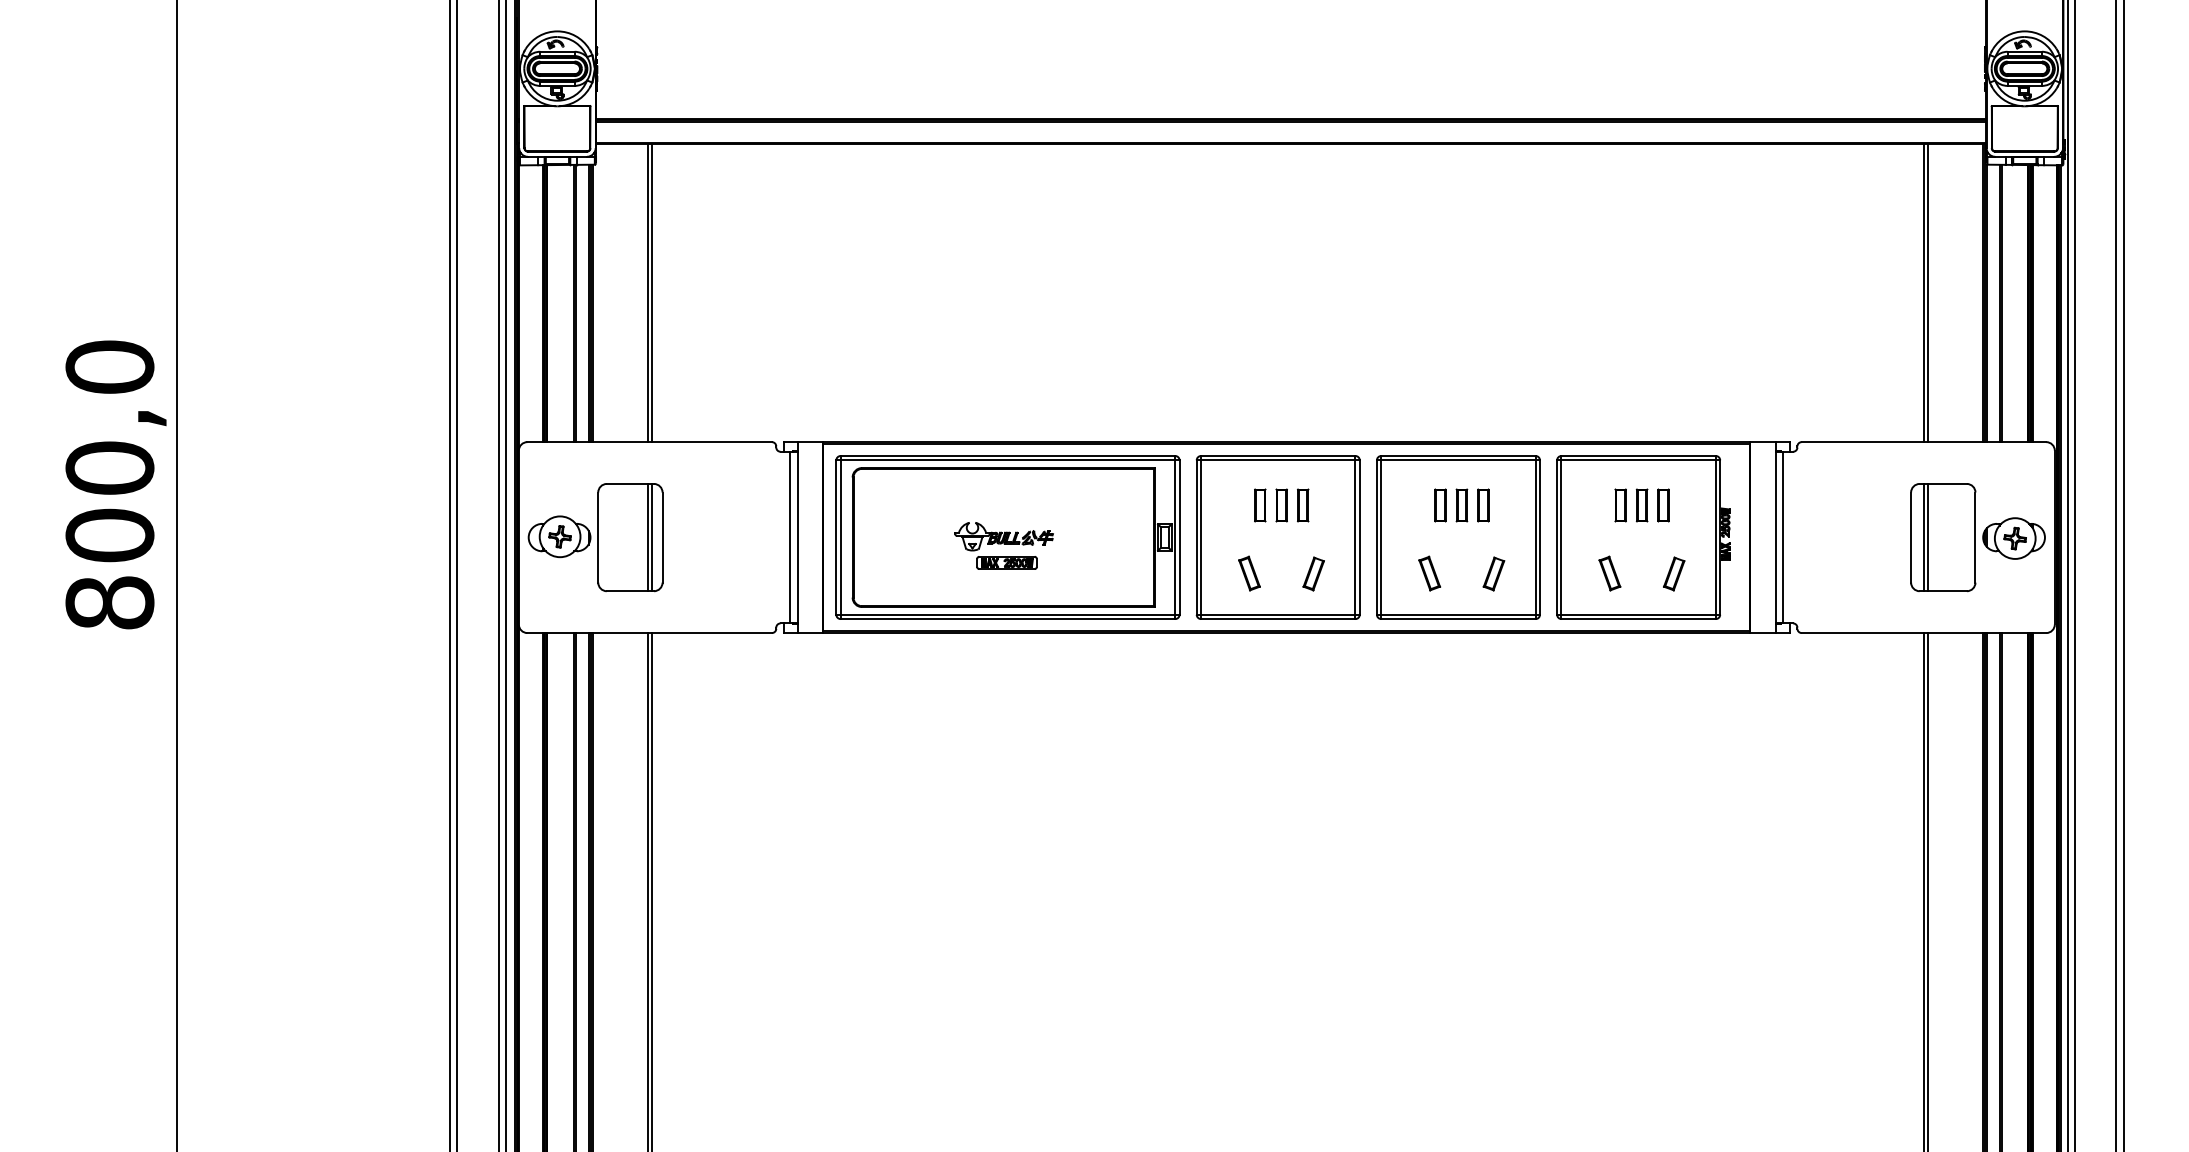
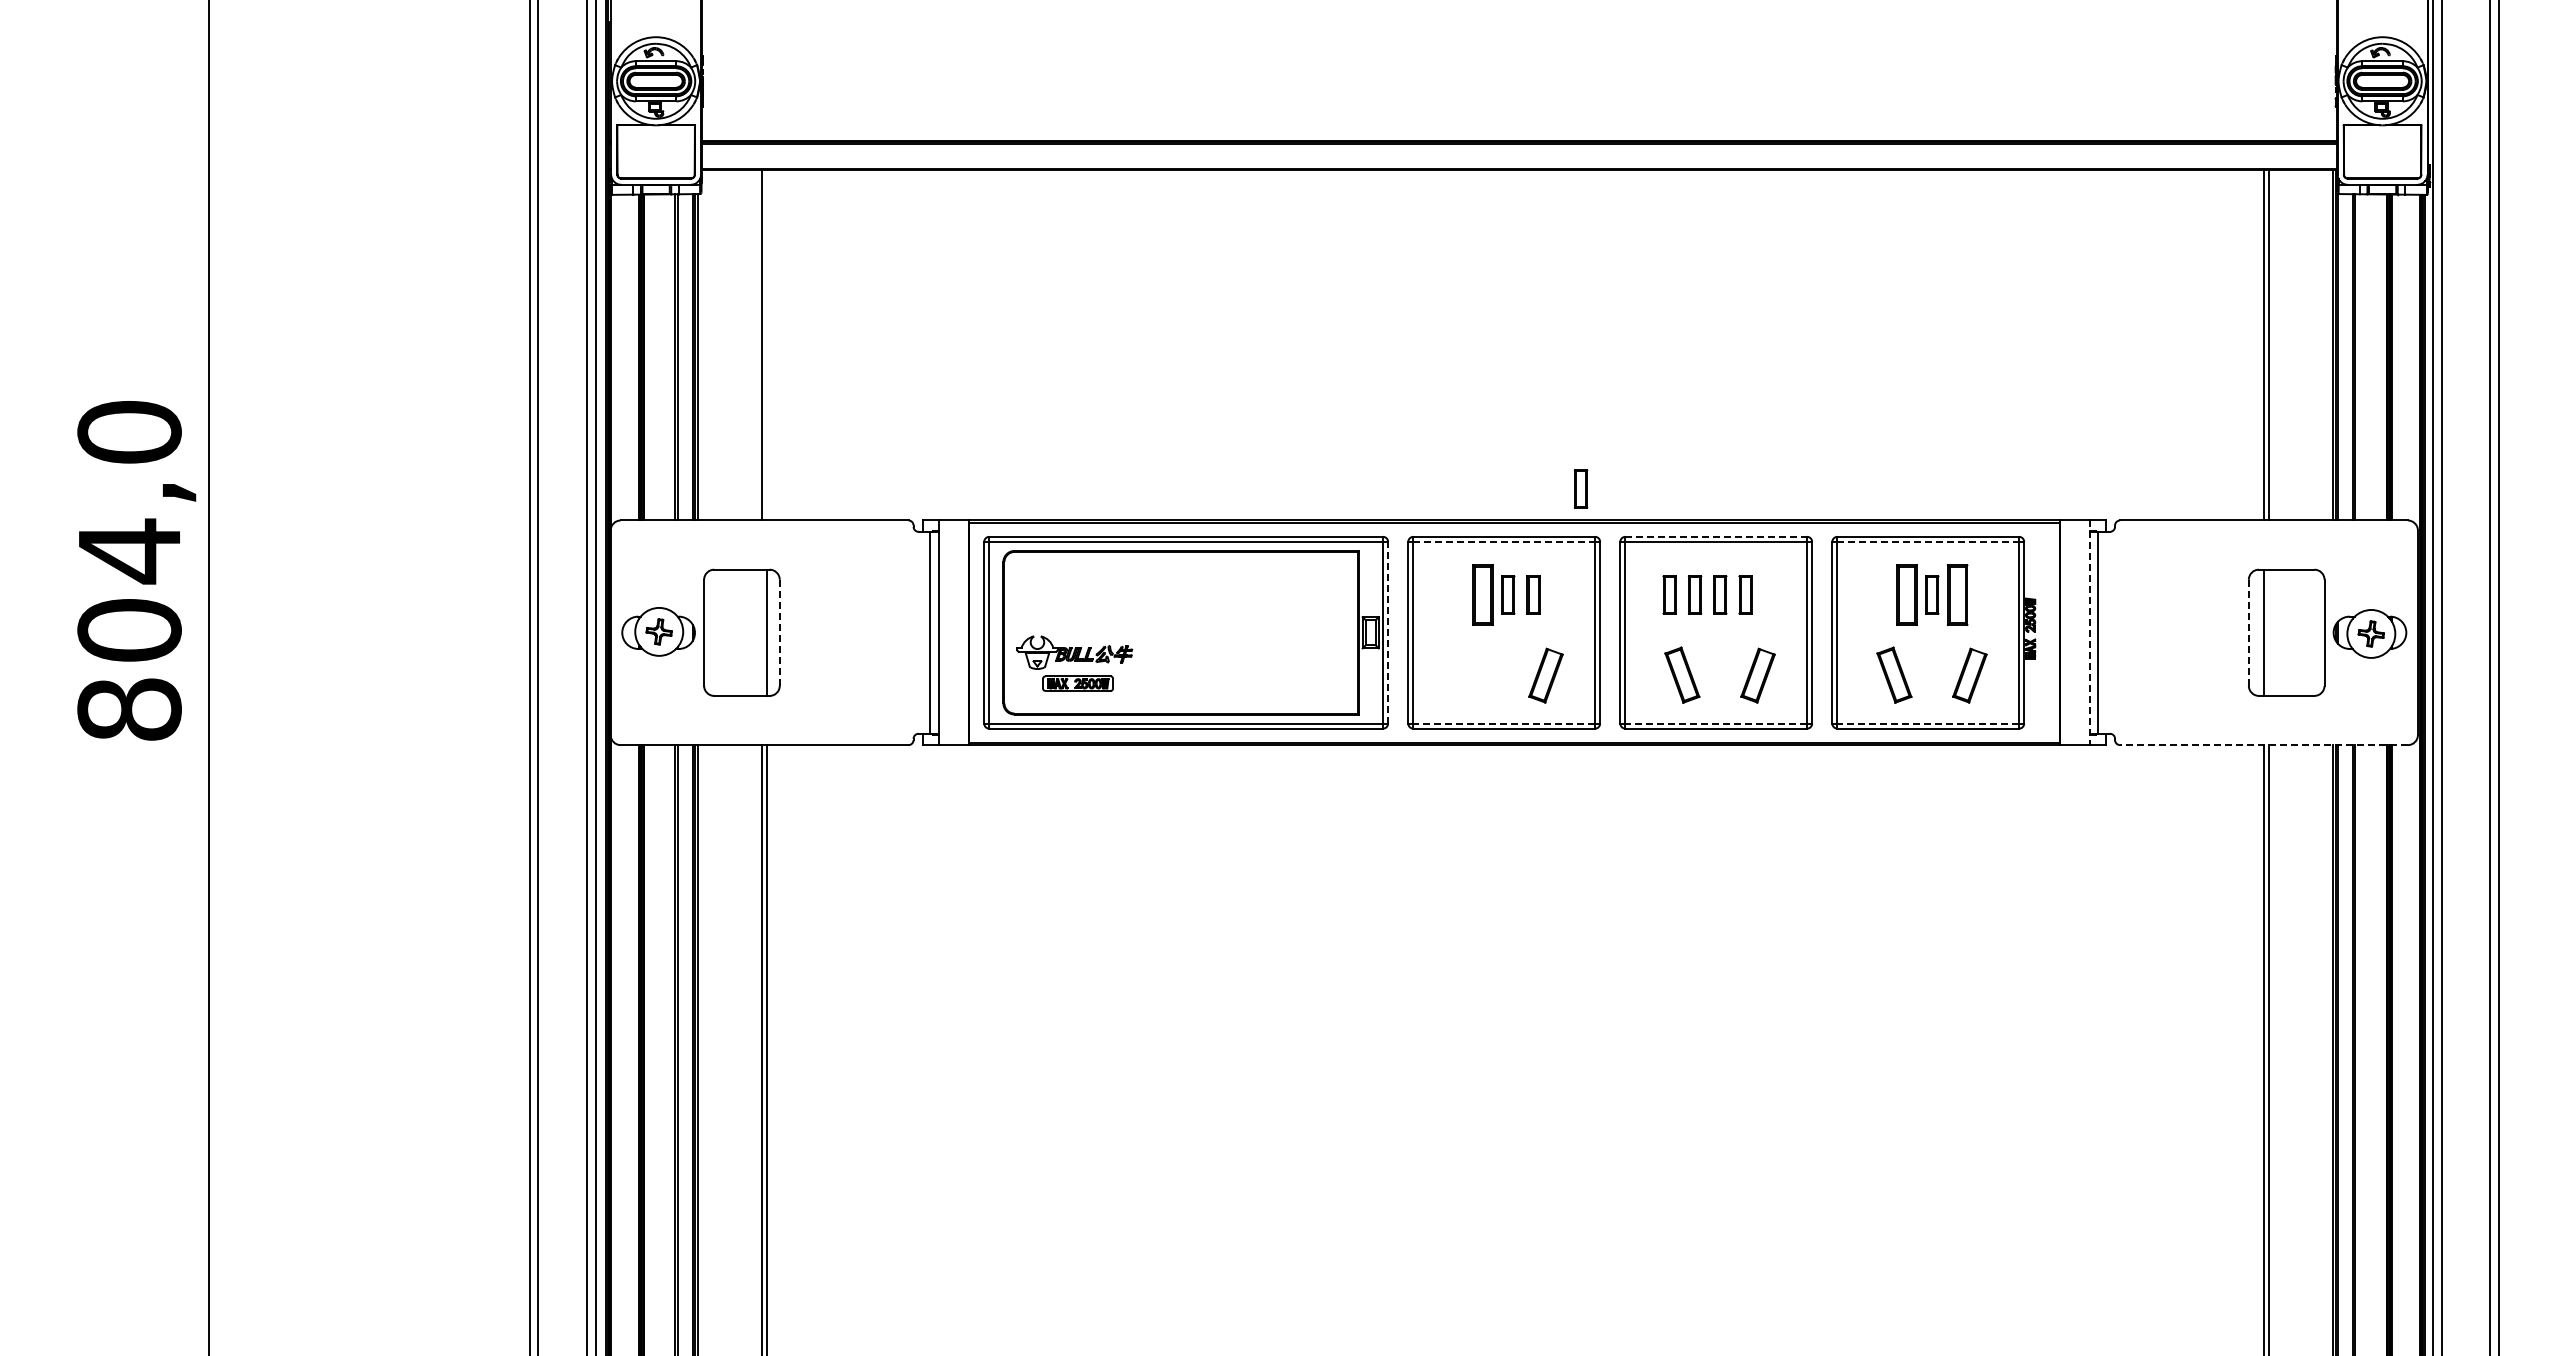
line: (652, 292) -> (767, 344), removed
part: (1343, 414) -> (1581, 488), added
line: (1458, 455) -> (1716, 536), solid -> dashed
line: (1278, 459) -> (1504, 541), solid -> dashed
line: (1638, 459) -> (1928, 541), solid -> dashed
text: (109, 468) -> (129, 551), 800,0 -> 804,0
part: (1259, 505) -> (1482, 594), size x1.6
part: (1418, 505) -> (1669, 594), added
part: (1621, 505) -> (1907, 594), size x1.6
part: (1663, 505) -> (1957, 594), size x1.6
line: (647, 537) -> (762, 632), removed
line: (1179, 537) -> (1388, 632), solid -> dashed
line: (1910, 537) -> (2248, 632), solid -> dashed
line: (1927, 537) -> (2268, 632), removed
line: (662, 538) -> (779, 633), solid -> dashed
line: (1775, 538) -> (2089, 633), solid -> dashed
part: (1003, 545) -> (1074, 663), moved
part: (1249, 573) -> (1470, 674), removed
part: (1313, 573) -> (1545, 675), size x1.4
part: (1429, 573) -> (1682, 674), size x1.4
part: (1493, 573) -> (1757, 675), size x1.4
part: (1609, 573) -> (1894, 674), size x1.4
part: (1674, 573) -> (1970, 675), size x1.4
line: (1278, 614) -> (1504, 723), solid -> dashed
line: (1458, 614) -> (1716, 723), solid -> dashed
line: (1638, 614) -> (1928, 723), solid -> dashed
line: (1923, 633) -> (2263, 745), solid -> dashed

